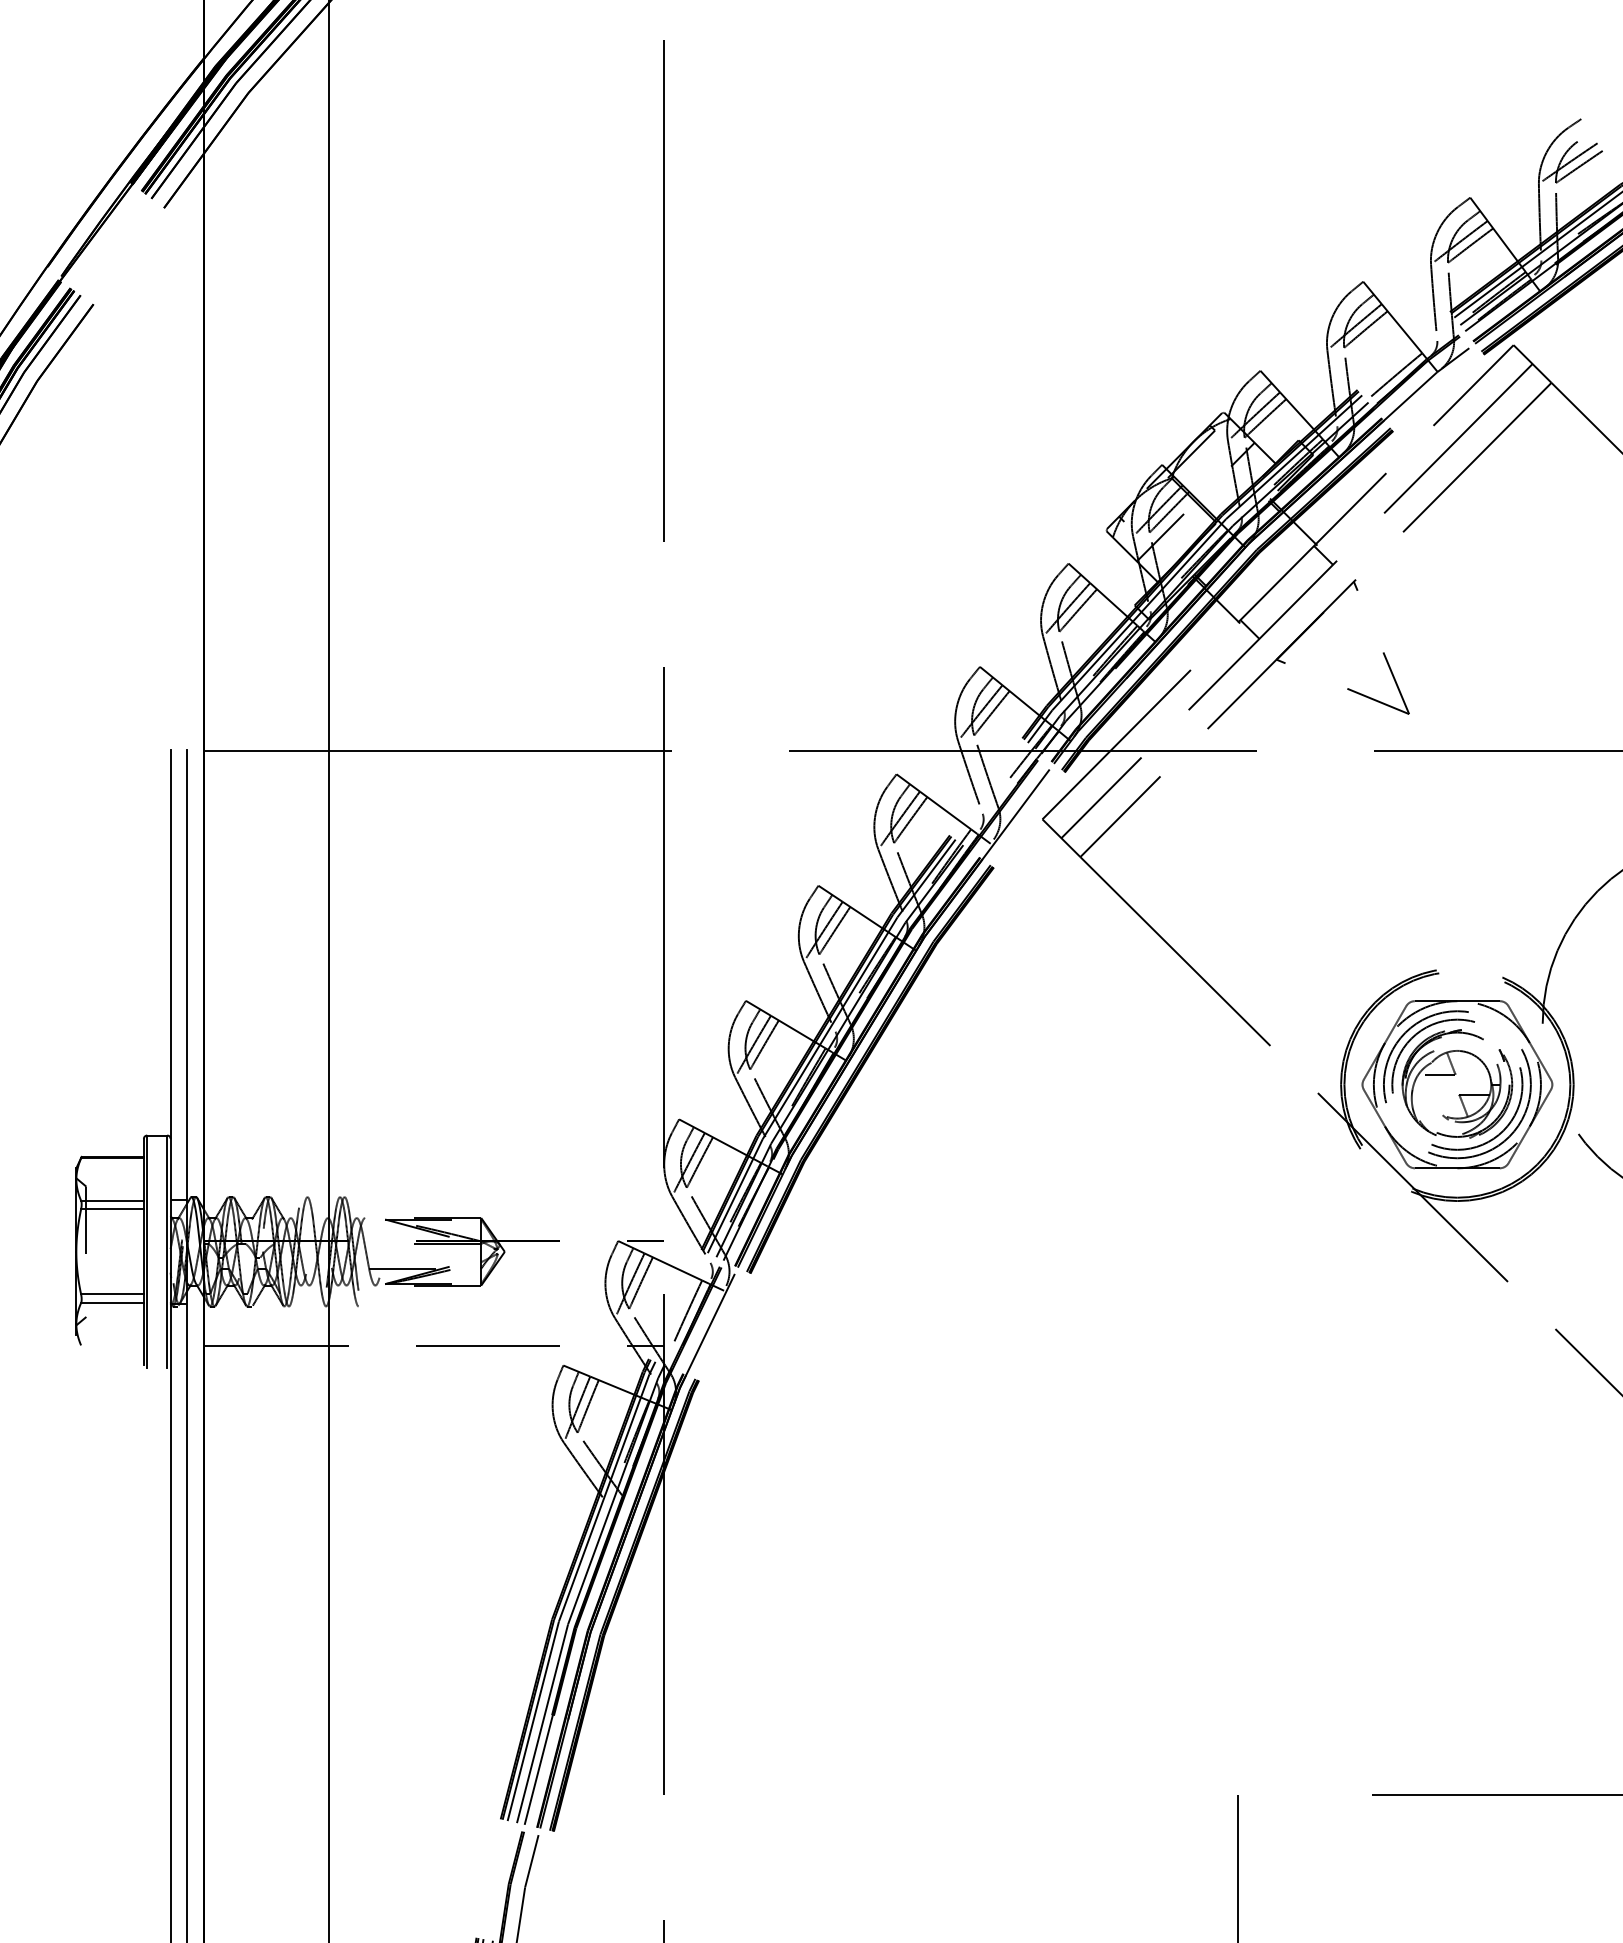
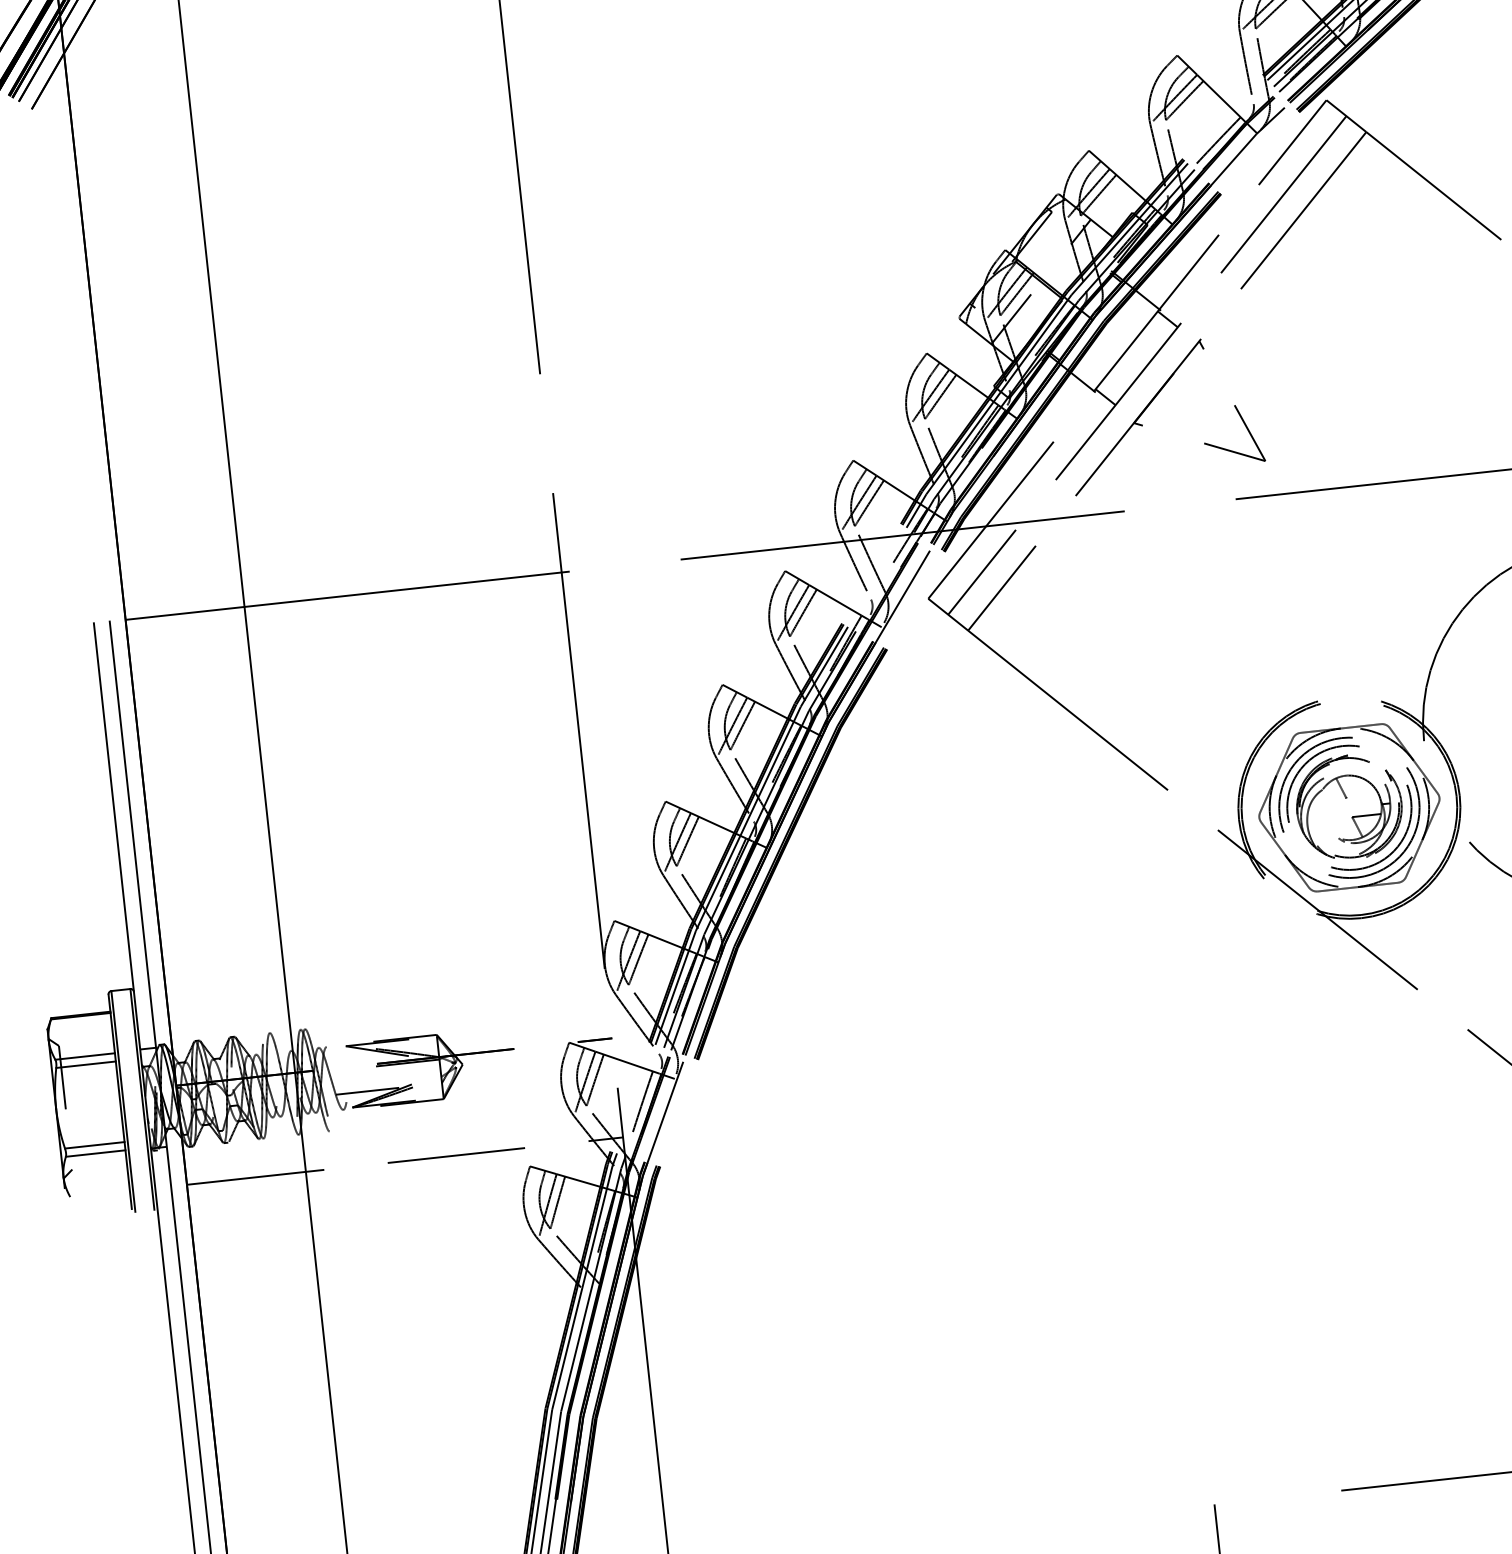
line: (1440, 1074) -> (1332, 799), removed

